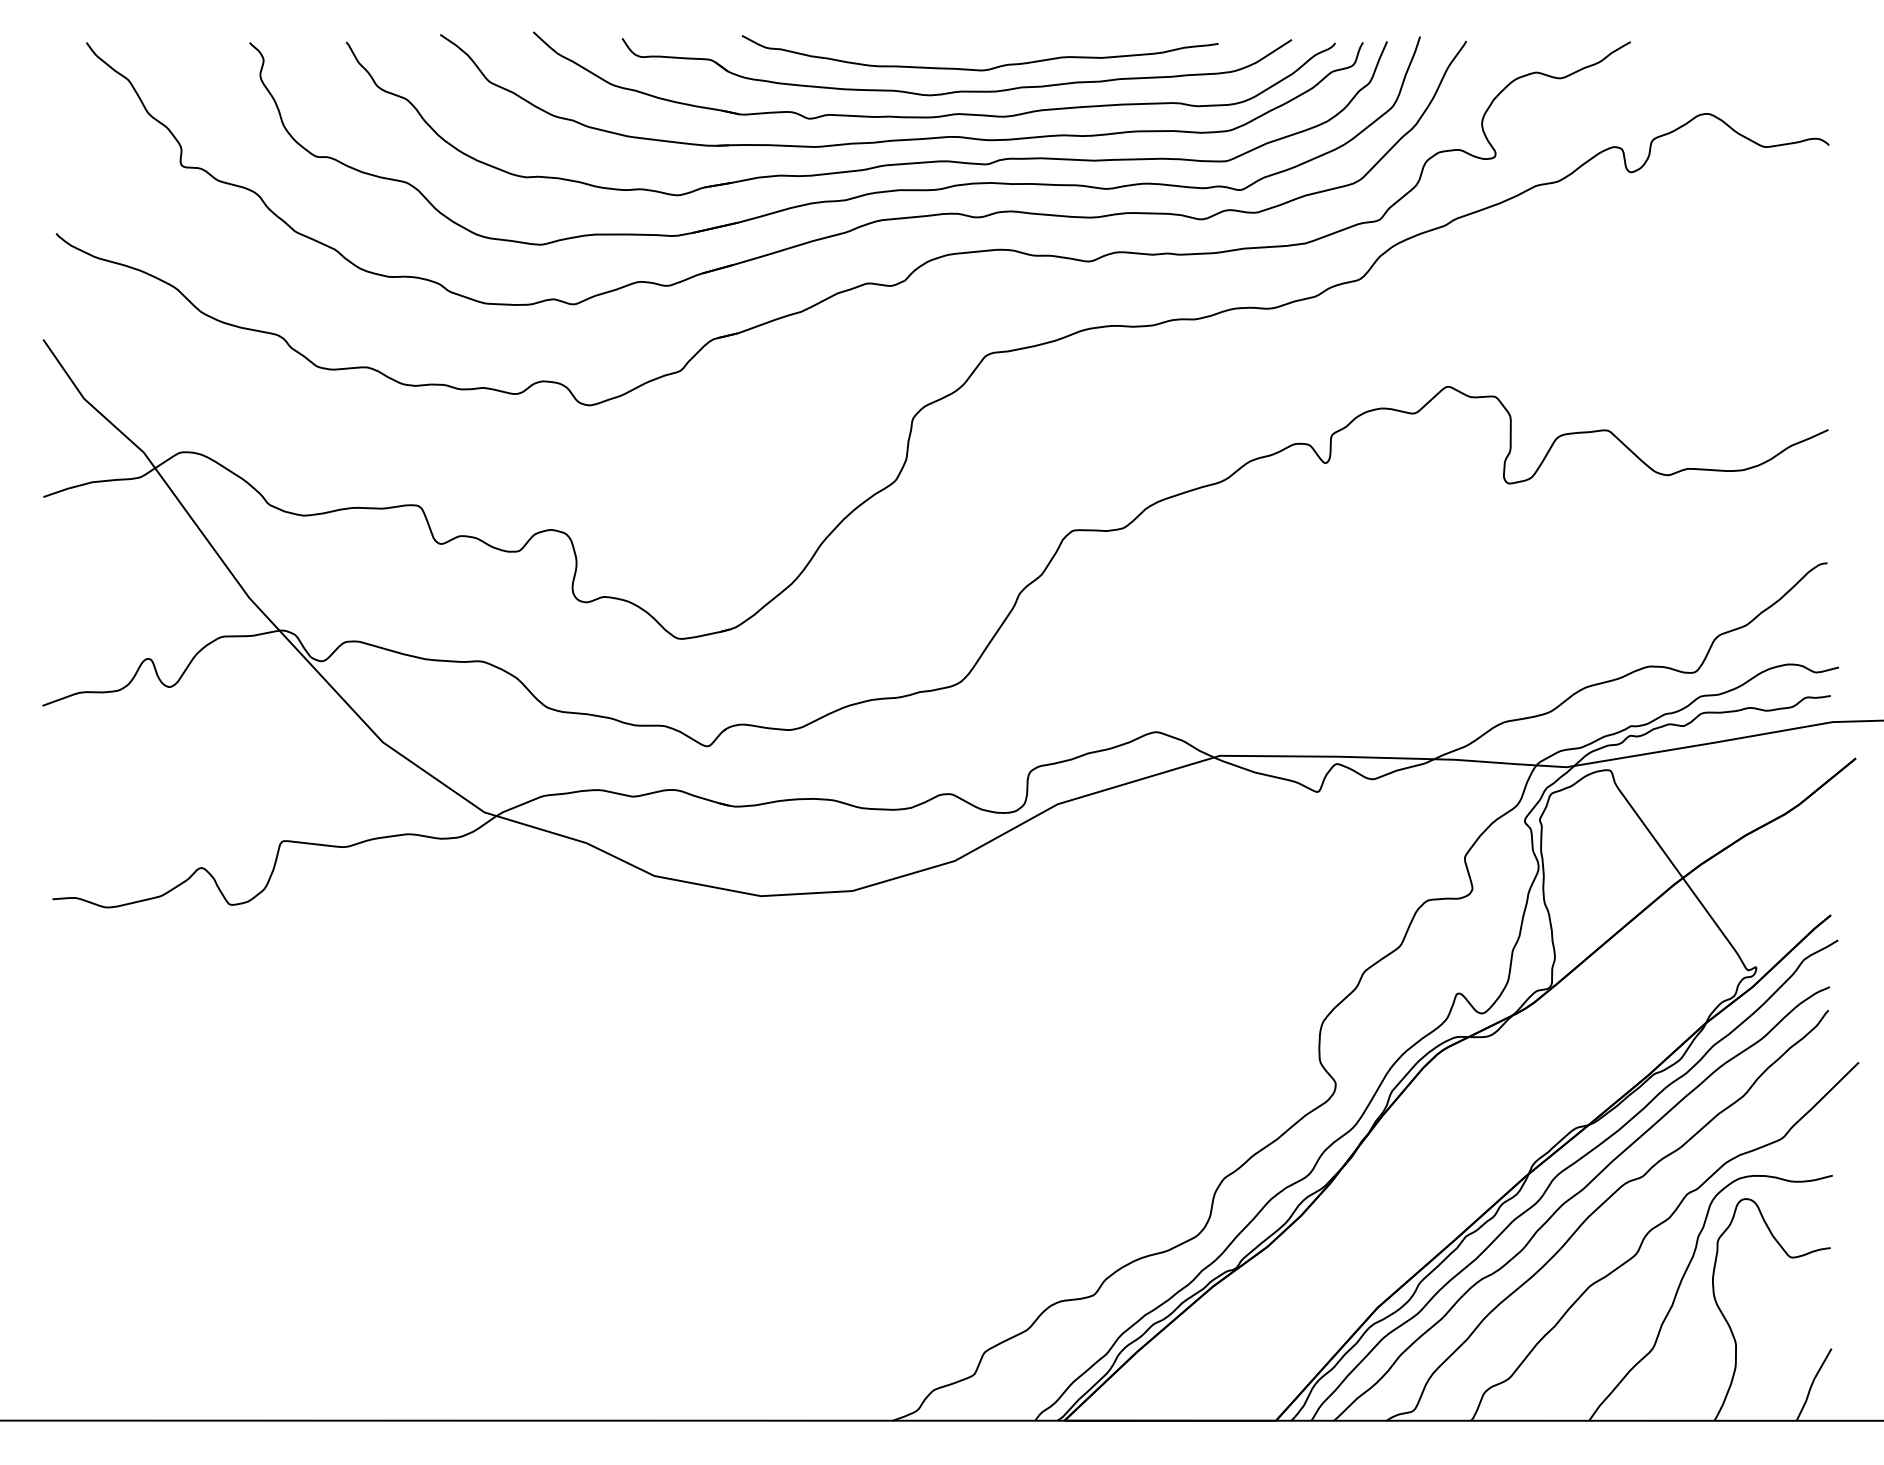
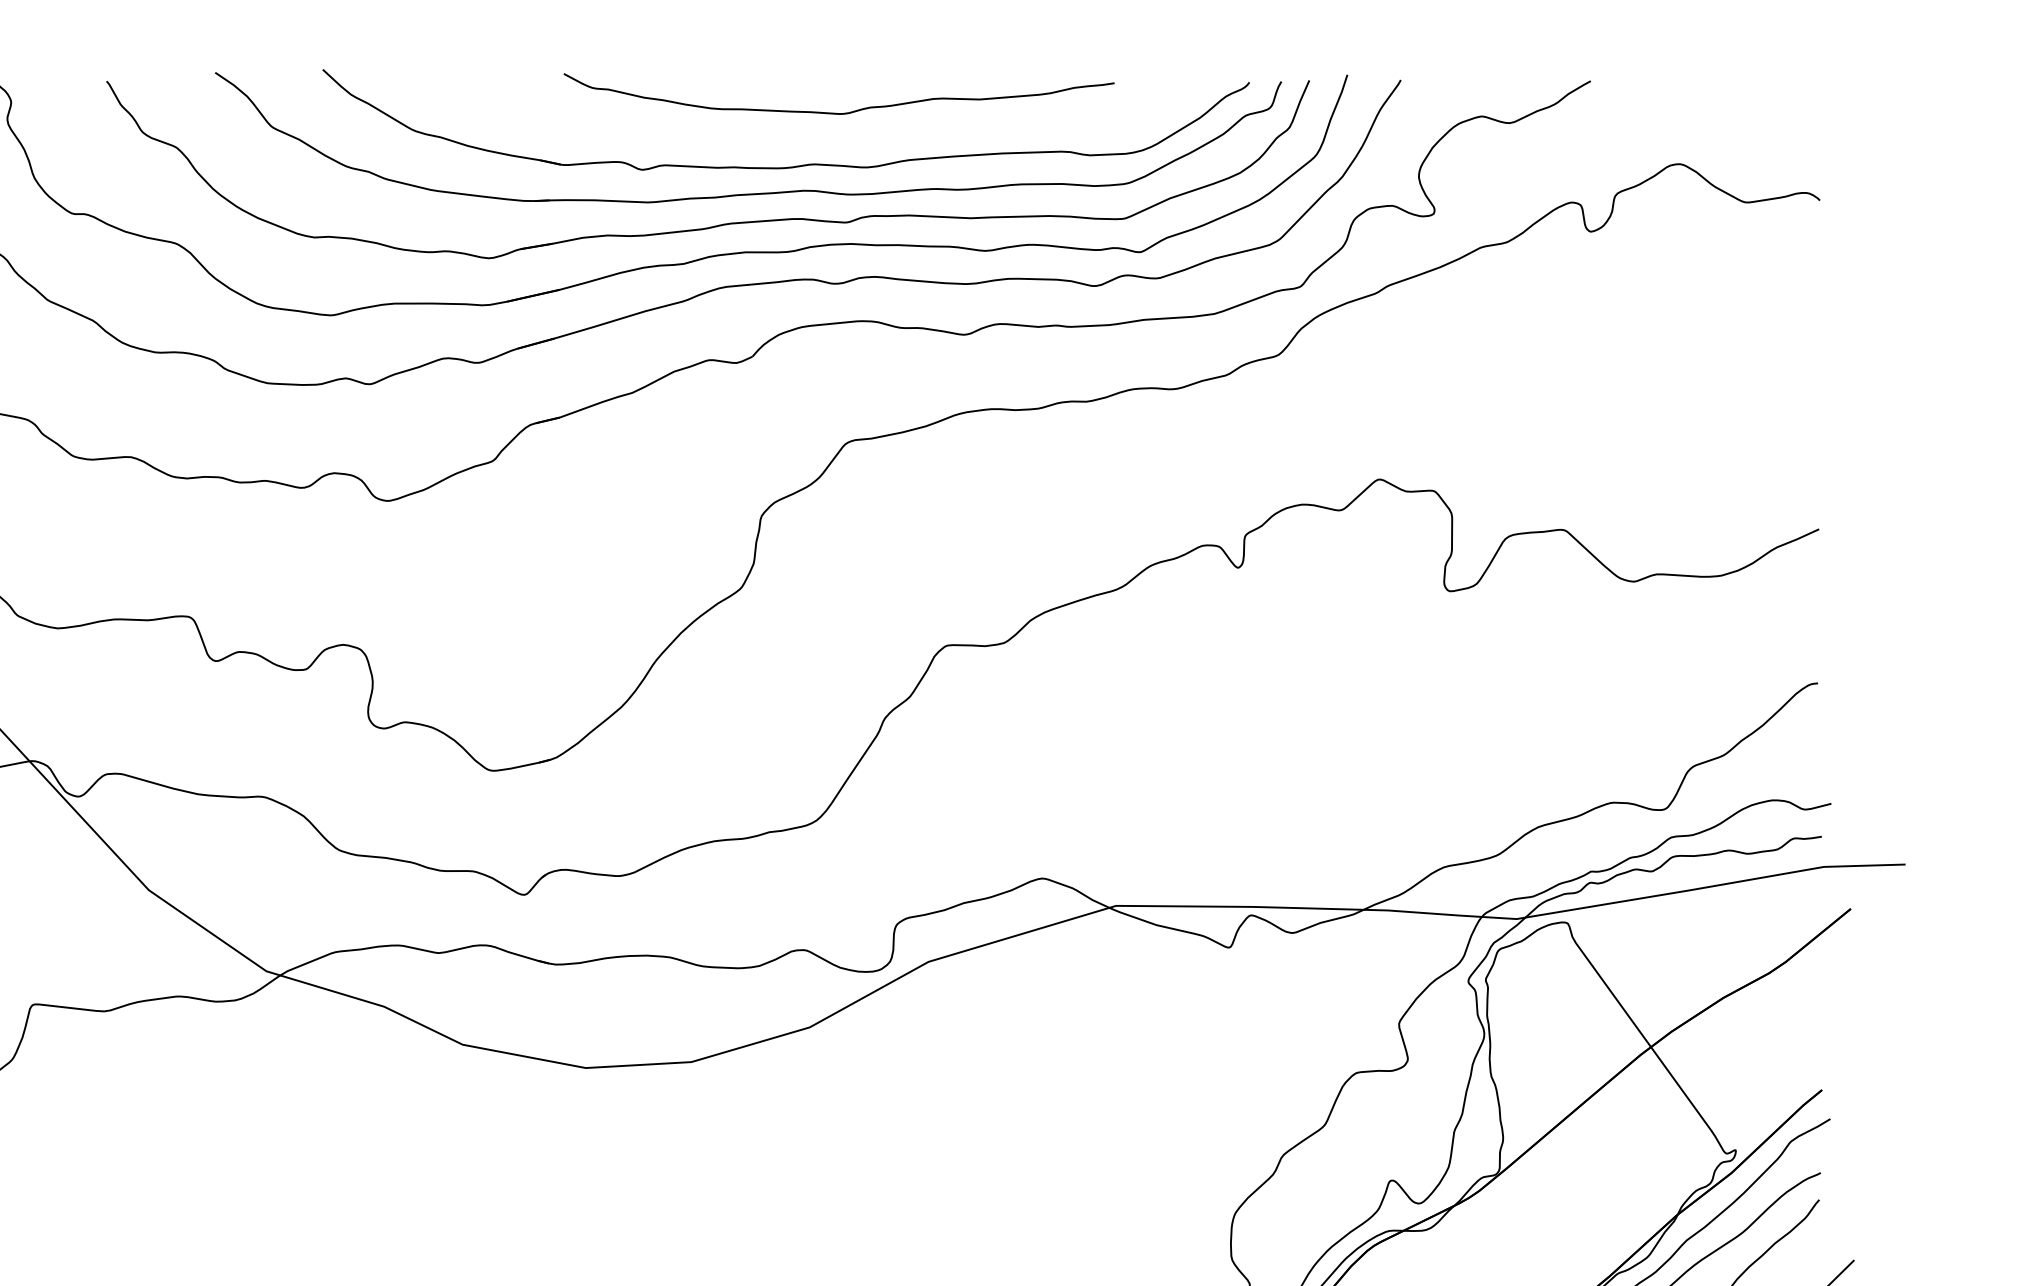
part: (958, 90) -> (814, 137), removed

